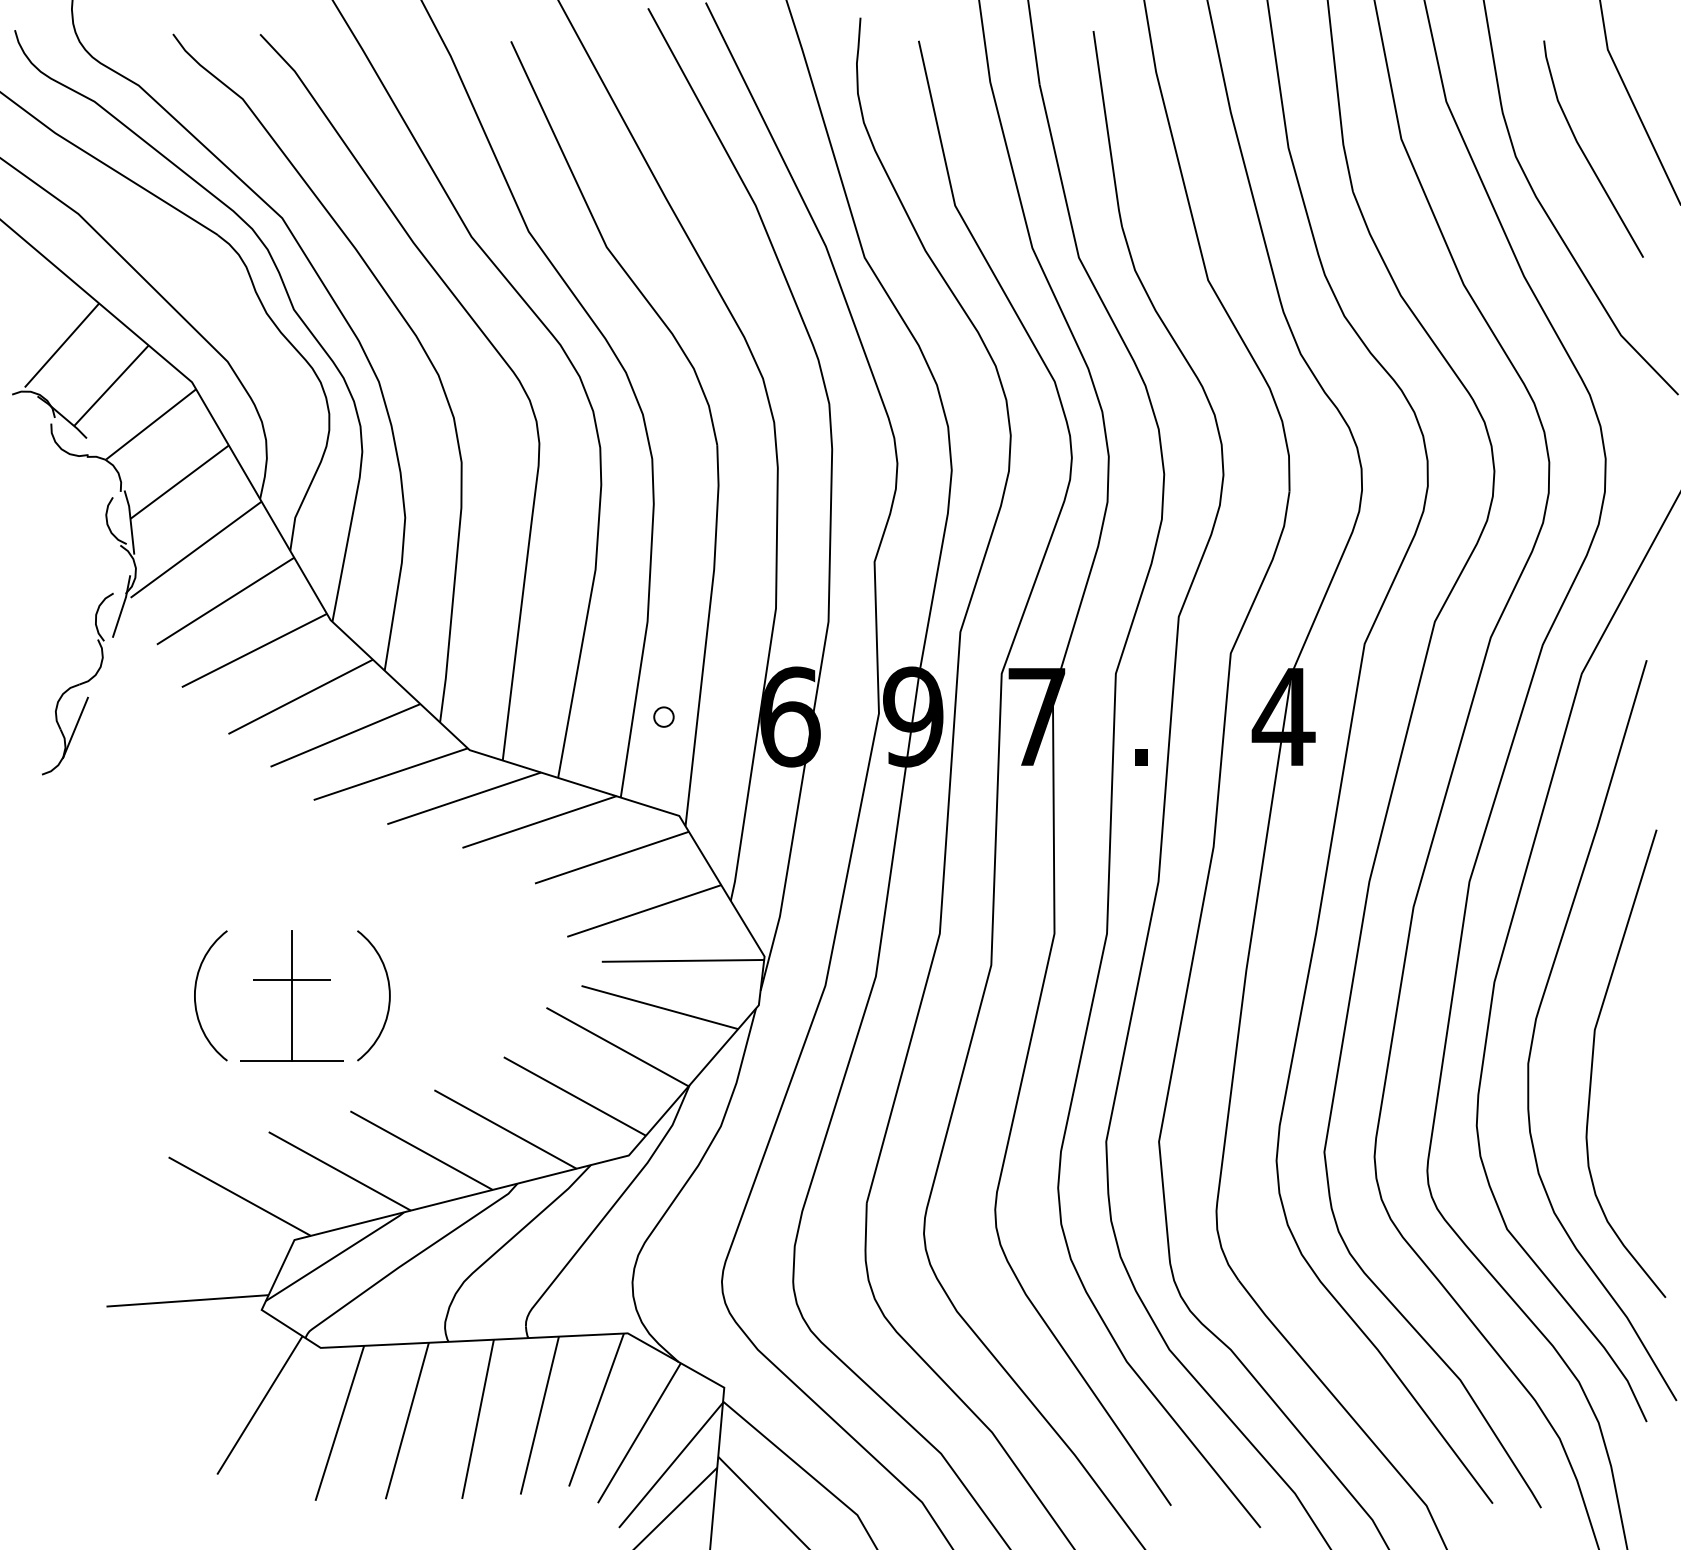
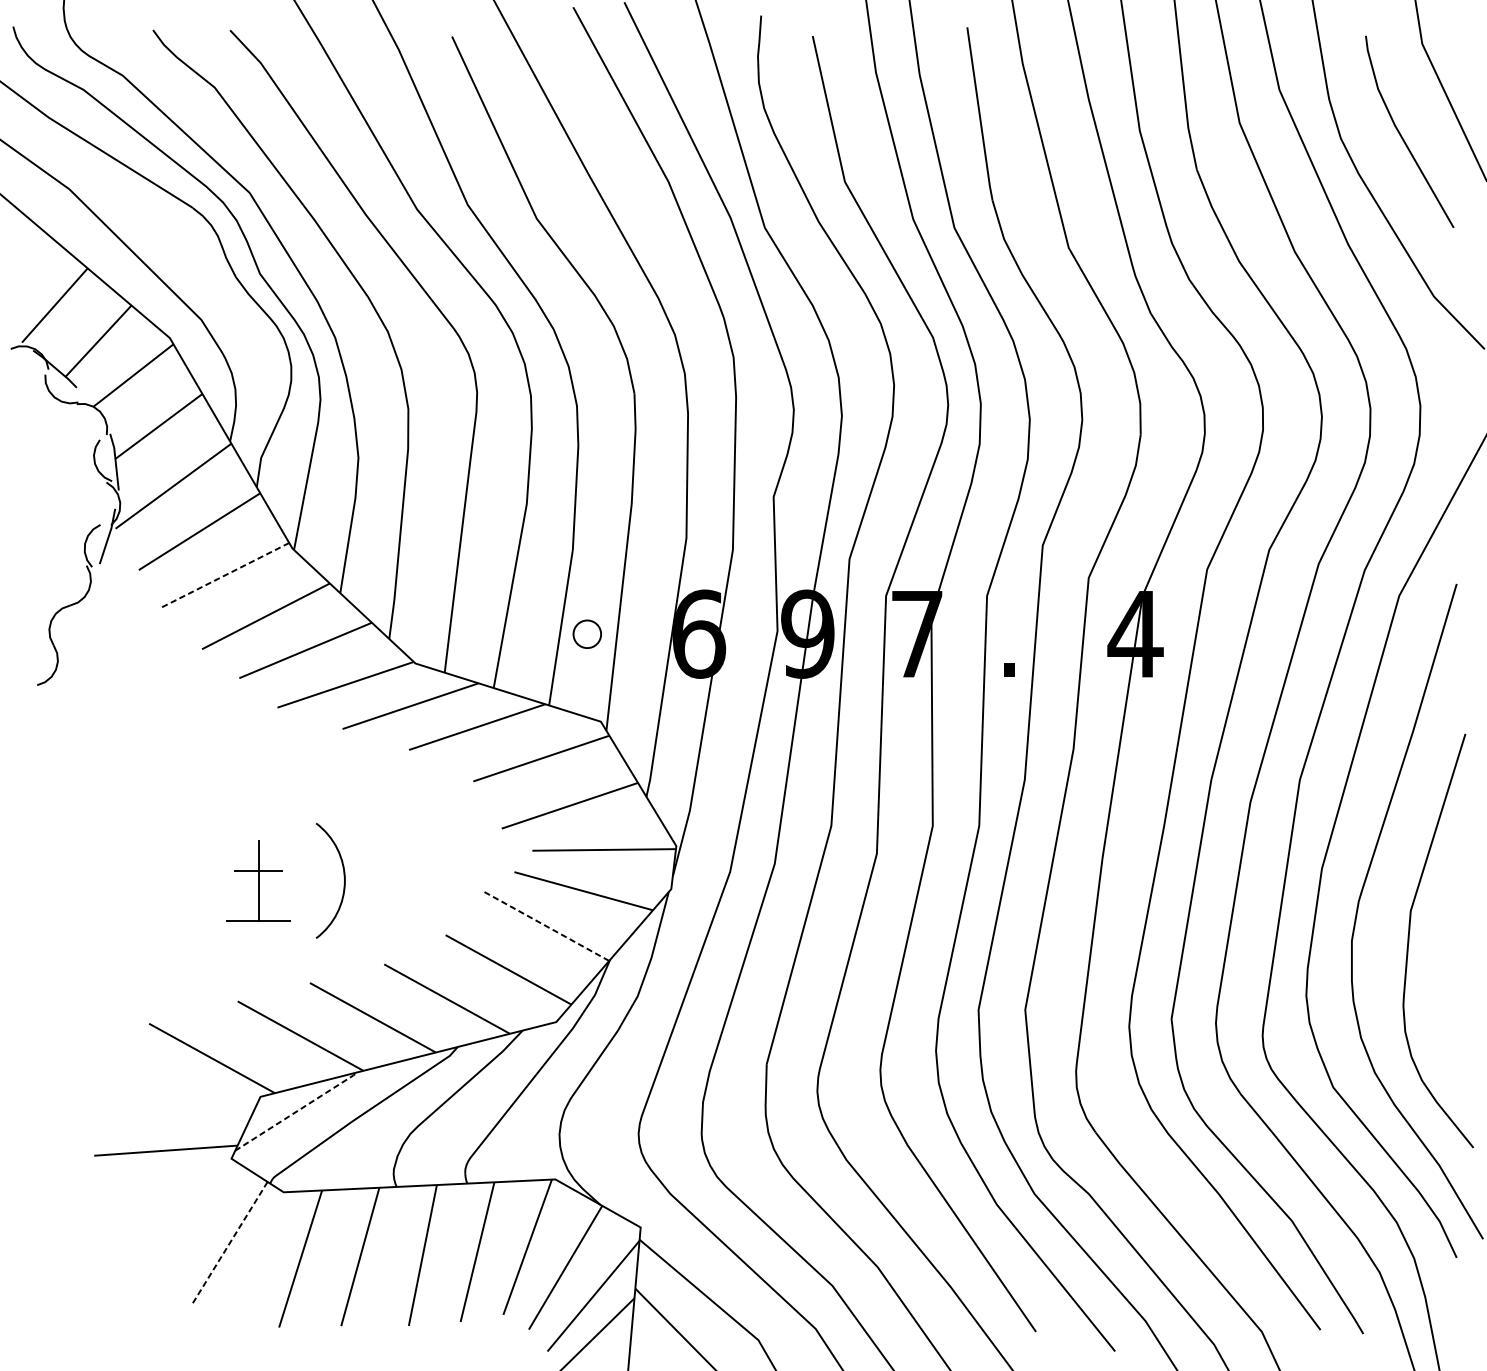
line: (254, 650) -> (225, 575), solid -> dashed
circle: (663, 716) -> (586, 633), size x1.6
line: (75, 727) -> (66, 643), removed
arc: (195, 995) -> (172, 880), removed
part: (291, 995) -> (257, 880), size x0.7
line: (617, 1046) -> (546, 925), solid -> dashed
line: (334, 1257) -> (295, 1112), solid -> dashed
line: (259, 1405) -> (229, 1243), solid -> dashed

